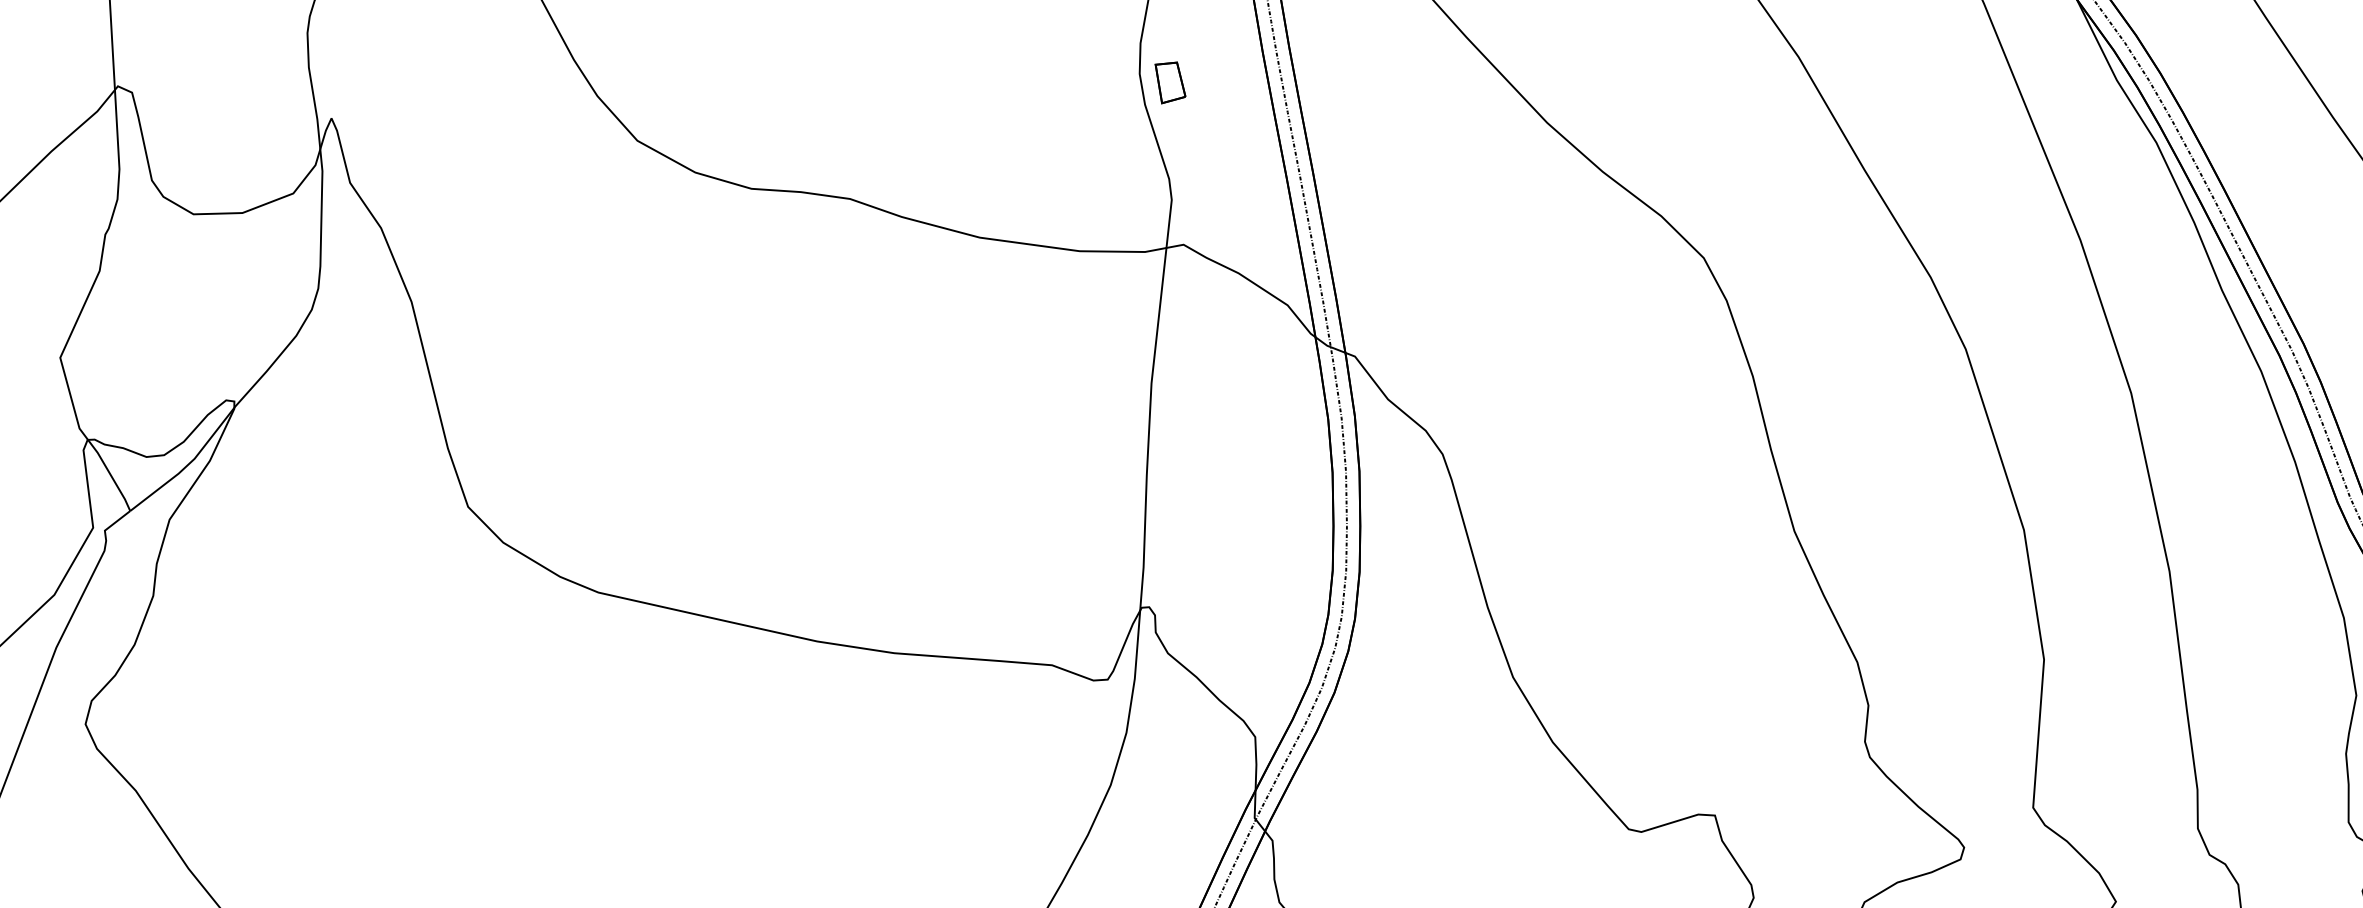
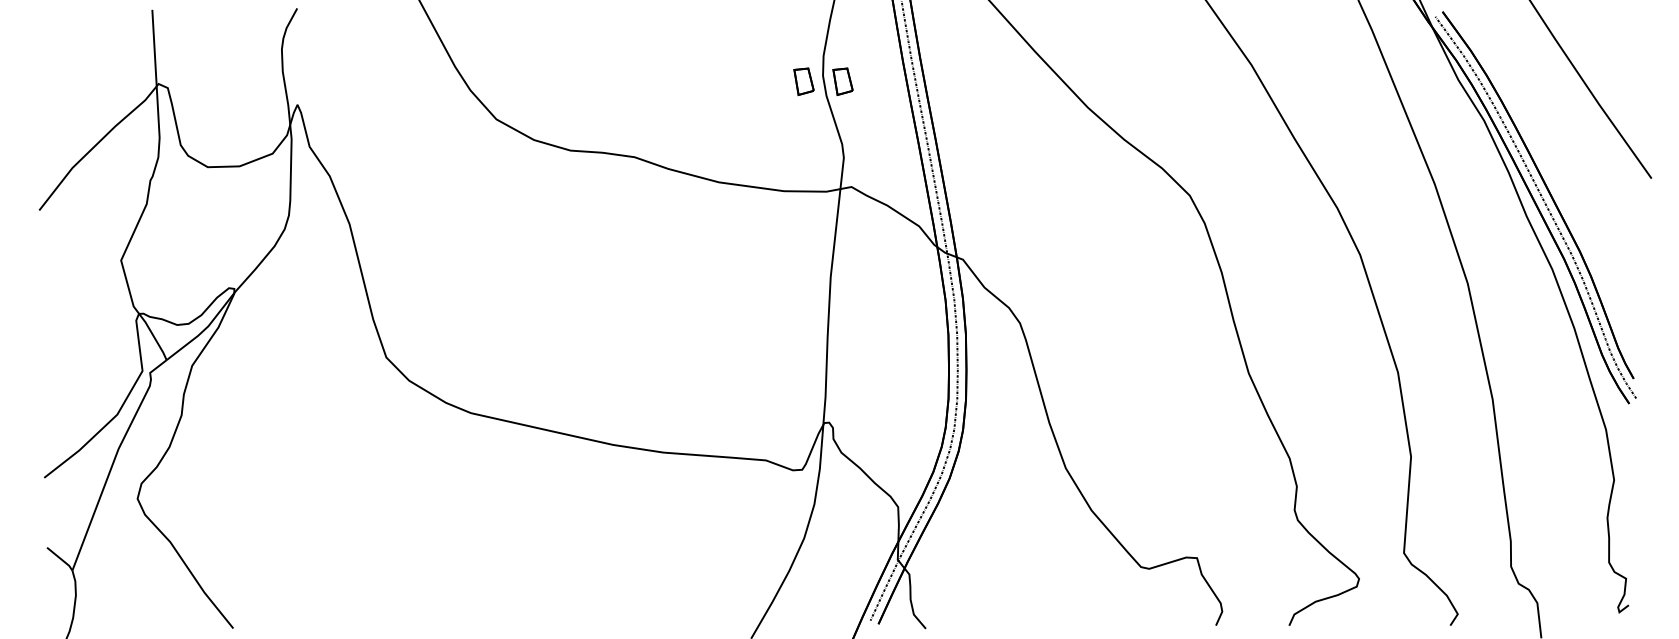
part: (1109, 82) -> (803, 81), added

